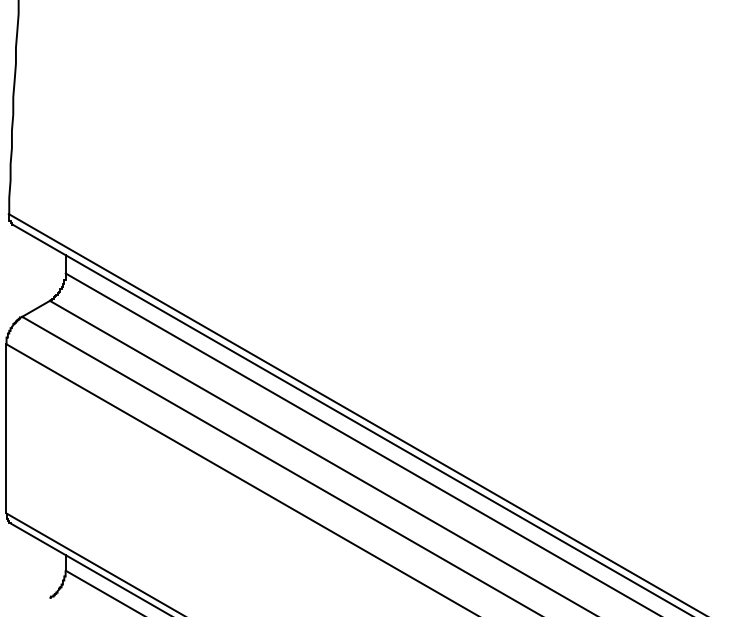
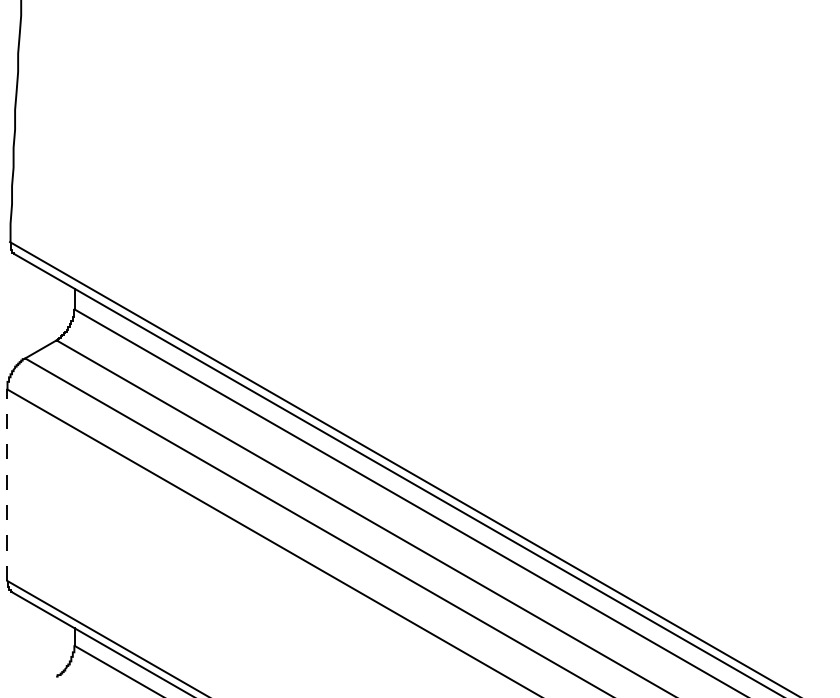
line: (6, 429) -> (7, 485), solid -> dashed

